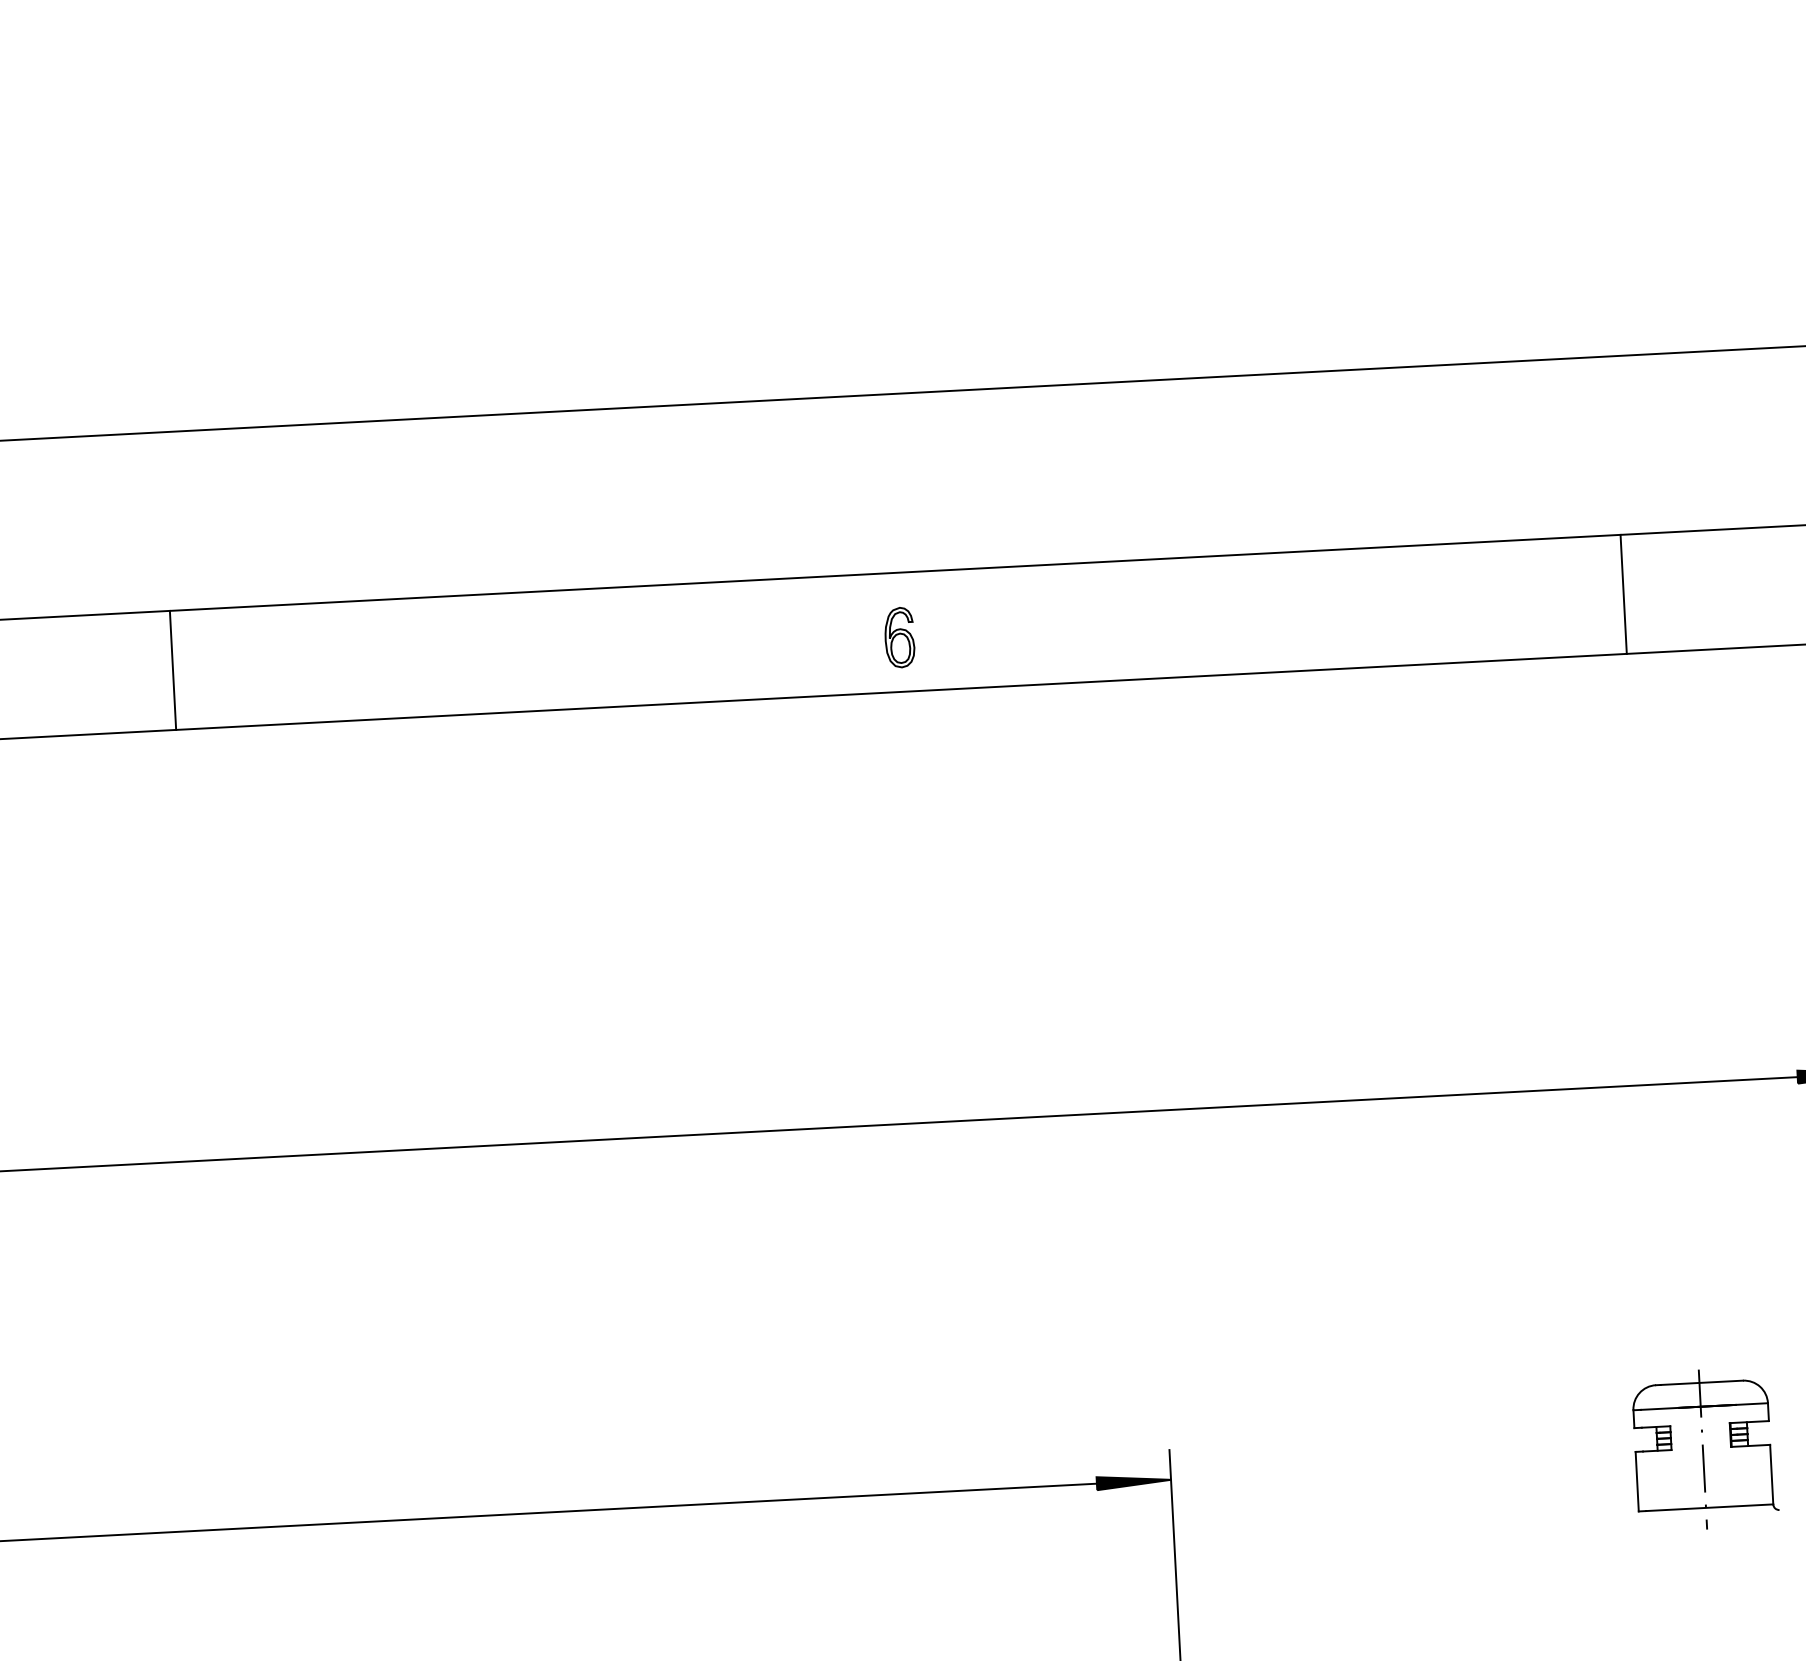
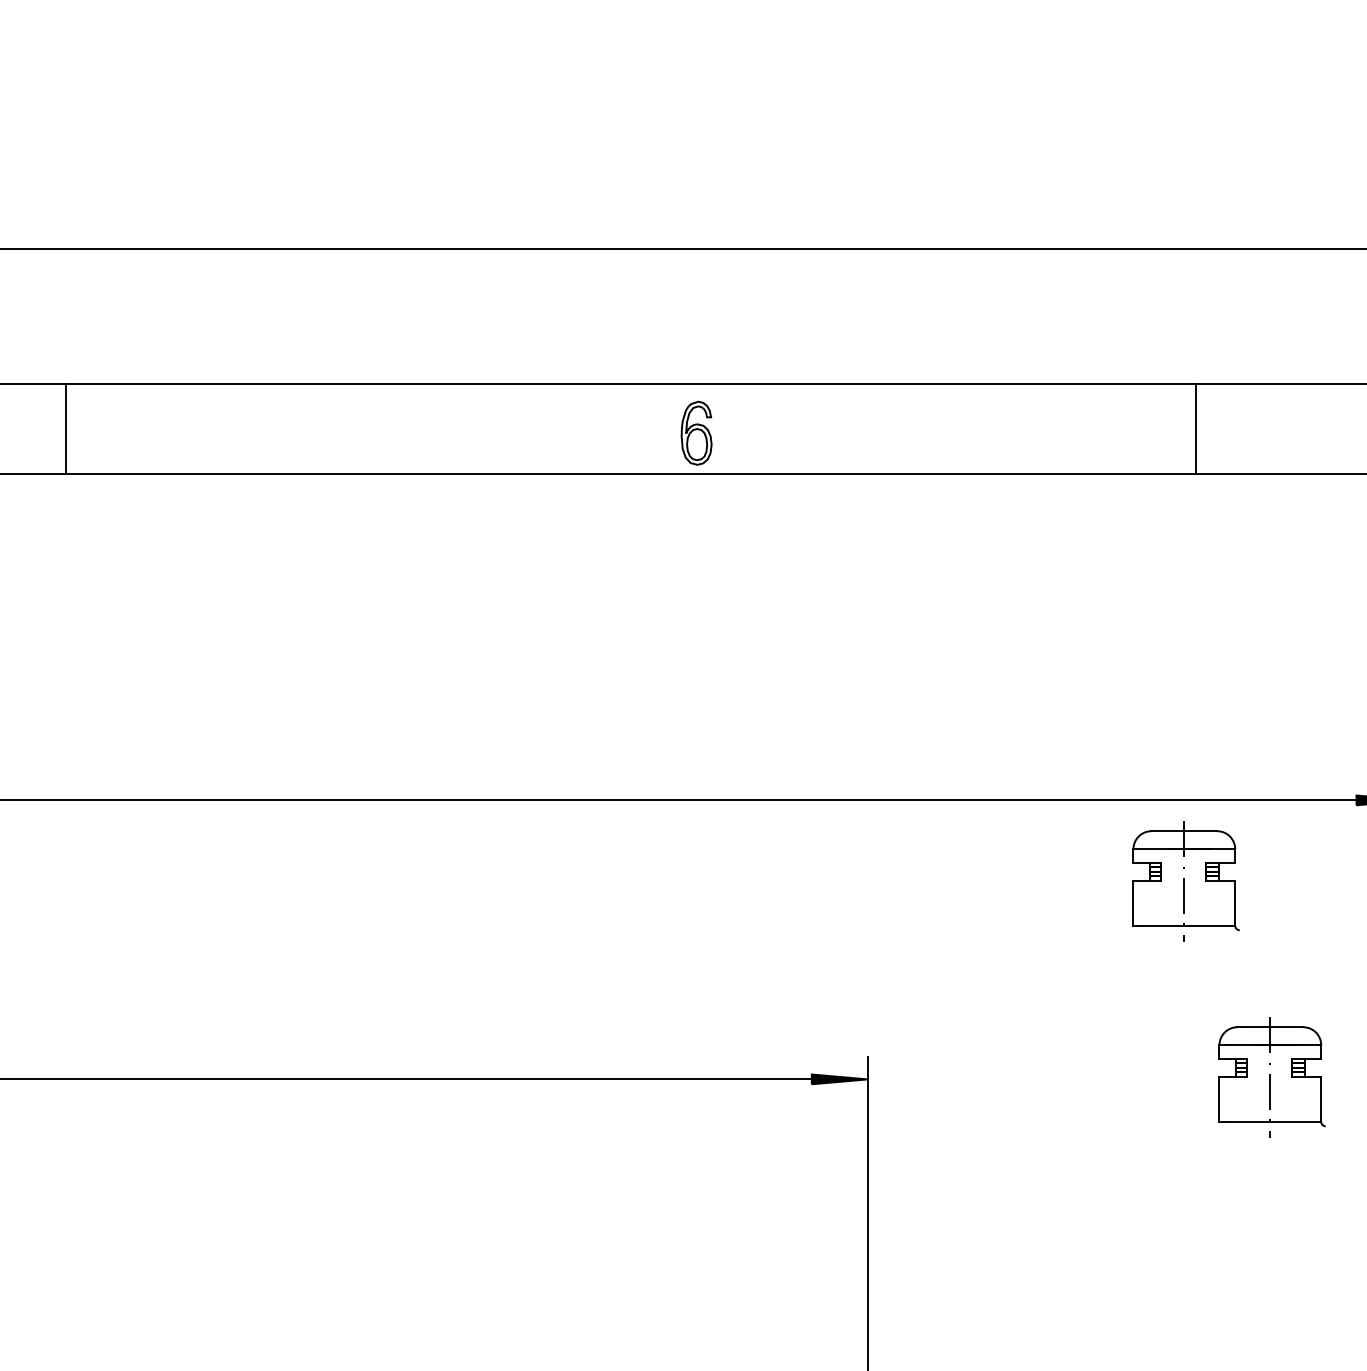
line: (1623, 594) -> (1196, 429), moved
part: (898, 637) -> (695, 433), size x1.4
line: (172, 670) -> (65, 429), moved
part: (1577, 1196) -> (1185, 881), added

